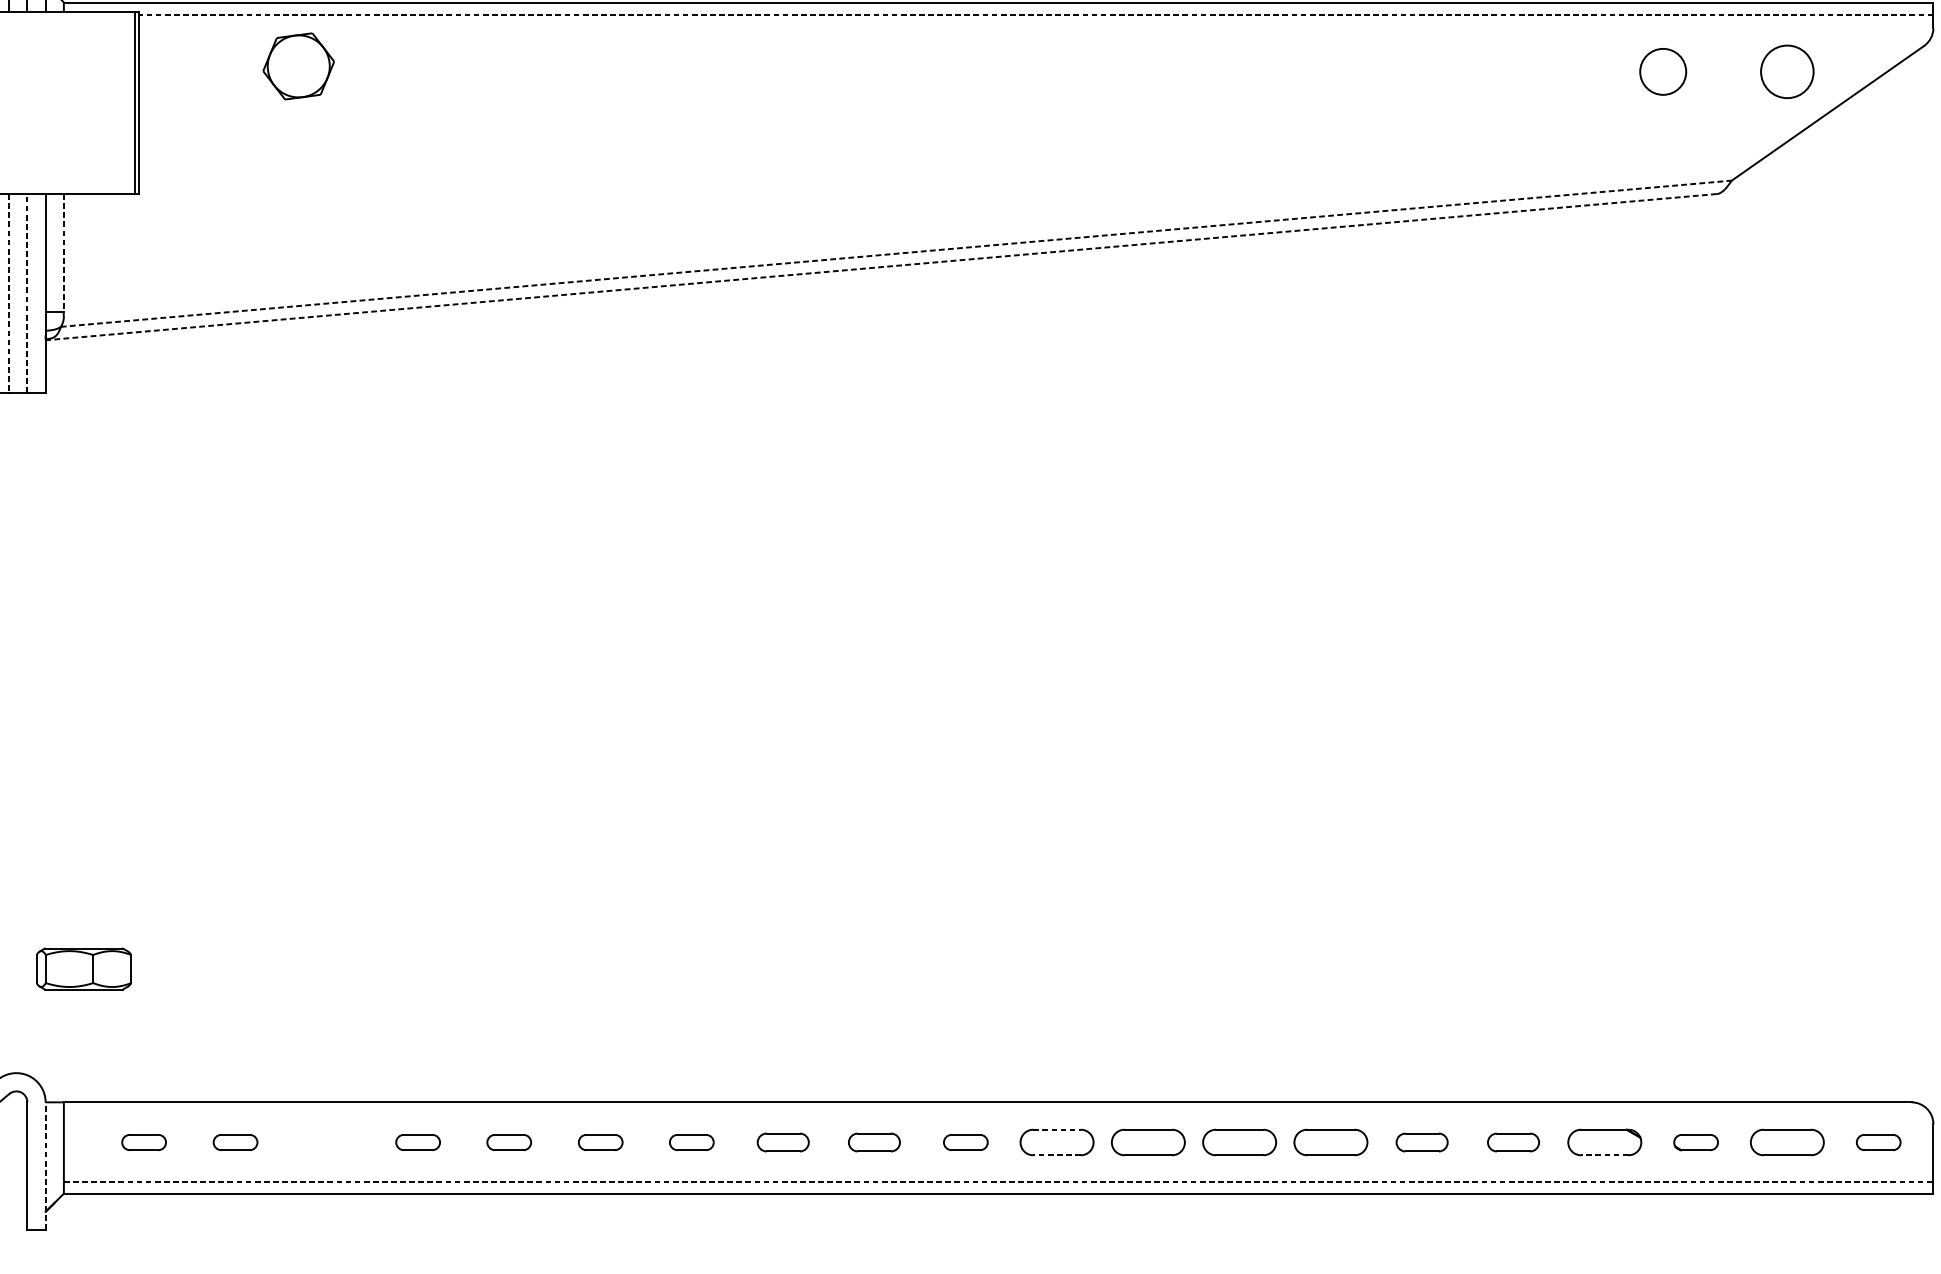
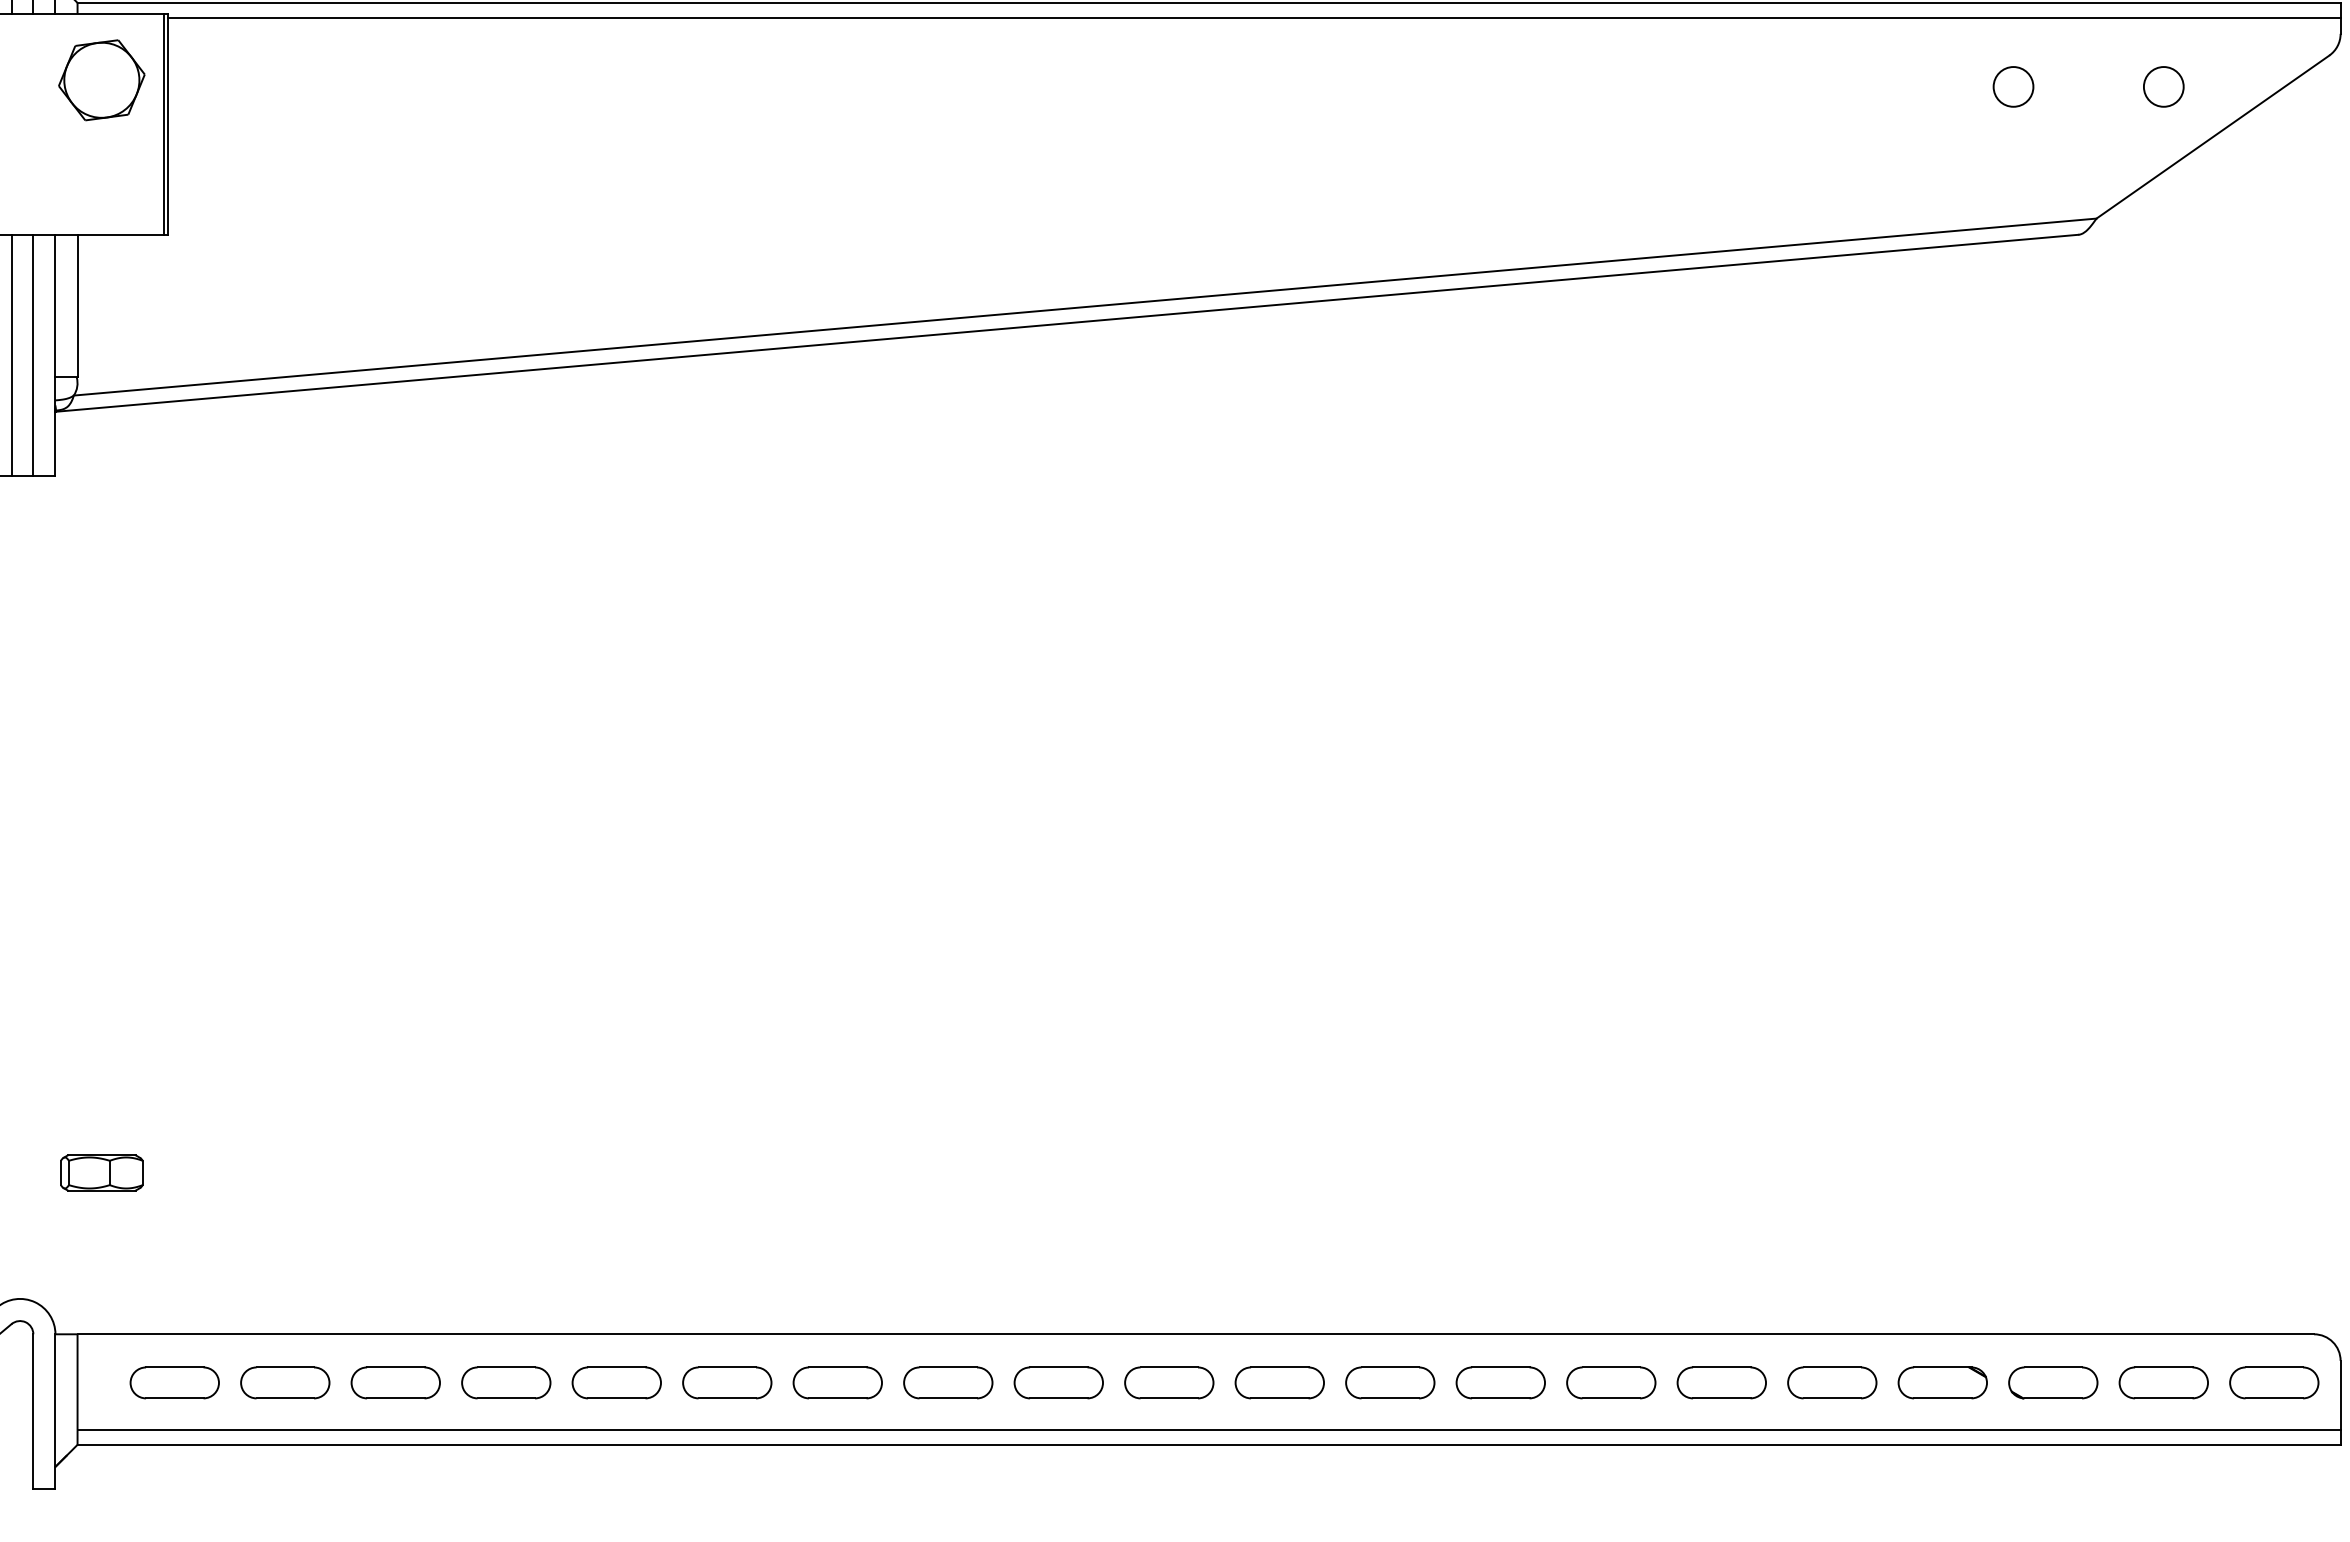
line: (1035, 14) -> (1253, 17), dashed -> solid
part: (298, 66) -> (101, 80), moved
circle: (1663, 71) -> (2013, 86), size x0.71
circle: (1787, 71) -> (2163, 86), size x0.62
line: (63, 253) -> (77, 306), dashed -> solid
line: (896, 254) -> (1085, 307), dashed -> solid
line: (880, 267) -> (1066, 323), dashed -> solid
line: (27, 292) -> (33, 354), dashed -> solid
line: (9, 293) -> (11, 355), dashed -> solid
part: (83, 968) -> (101, 1172), size x0.71
line: (1056, 1129) -> (1279, 1367), dashed -> solid
part: (143, 1142) -> (174, 1382), size x1.67
part: (235, 1142) -> (285, 1382), size x1.67
part: (326, 1142) -> (395, 1382), added
part: (418, 1142) -> (506, 1382), size x1.67
part: (509, 1142) -> (616, 1382), size x1.67
part: (600, 1142) -> (727, 1382), size x1.67
part: (691, 1142) -> (837, 1382), size x1.67
part: (783, 1142) -> (948, 1382), size x1.43
part: (874, 1142) -> (1058, 1382), size x1.43
part: (965, 1142) -> (1169, 1382), size x1.67
part: (1421, 1142) -> (1721, 1382), size x1.43
part: (1513, 1142) -> (1832, 1382), size x1.43
part: (1696, 1142) -> (2053, 1382), size x1.67
part: (1878, 1142) -> (2274, 1382), size x1.67
line: (1056, 1155) -> (1279, 1398), dashed -> solid
line: (1604, 1155) -> (1942, 1398), dashed -> solid
line: (45, 1166) -> (55, 1411), dashed -> solid
line: (999, 1181) -> (1209, 1430), dashed -> solid

